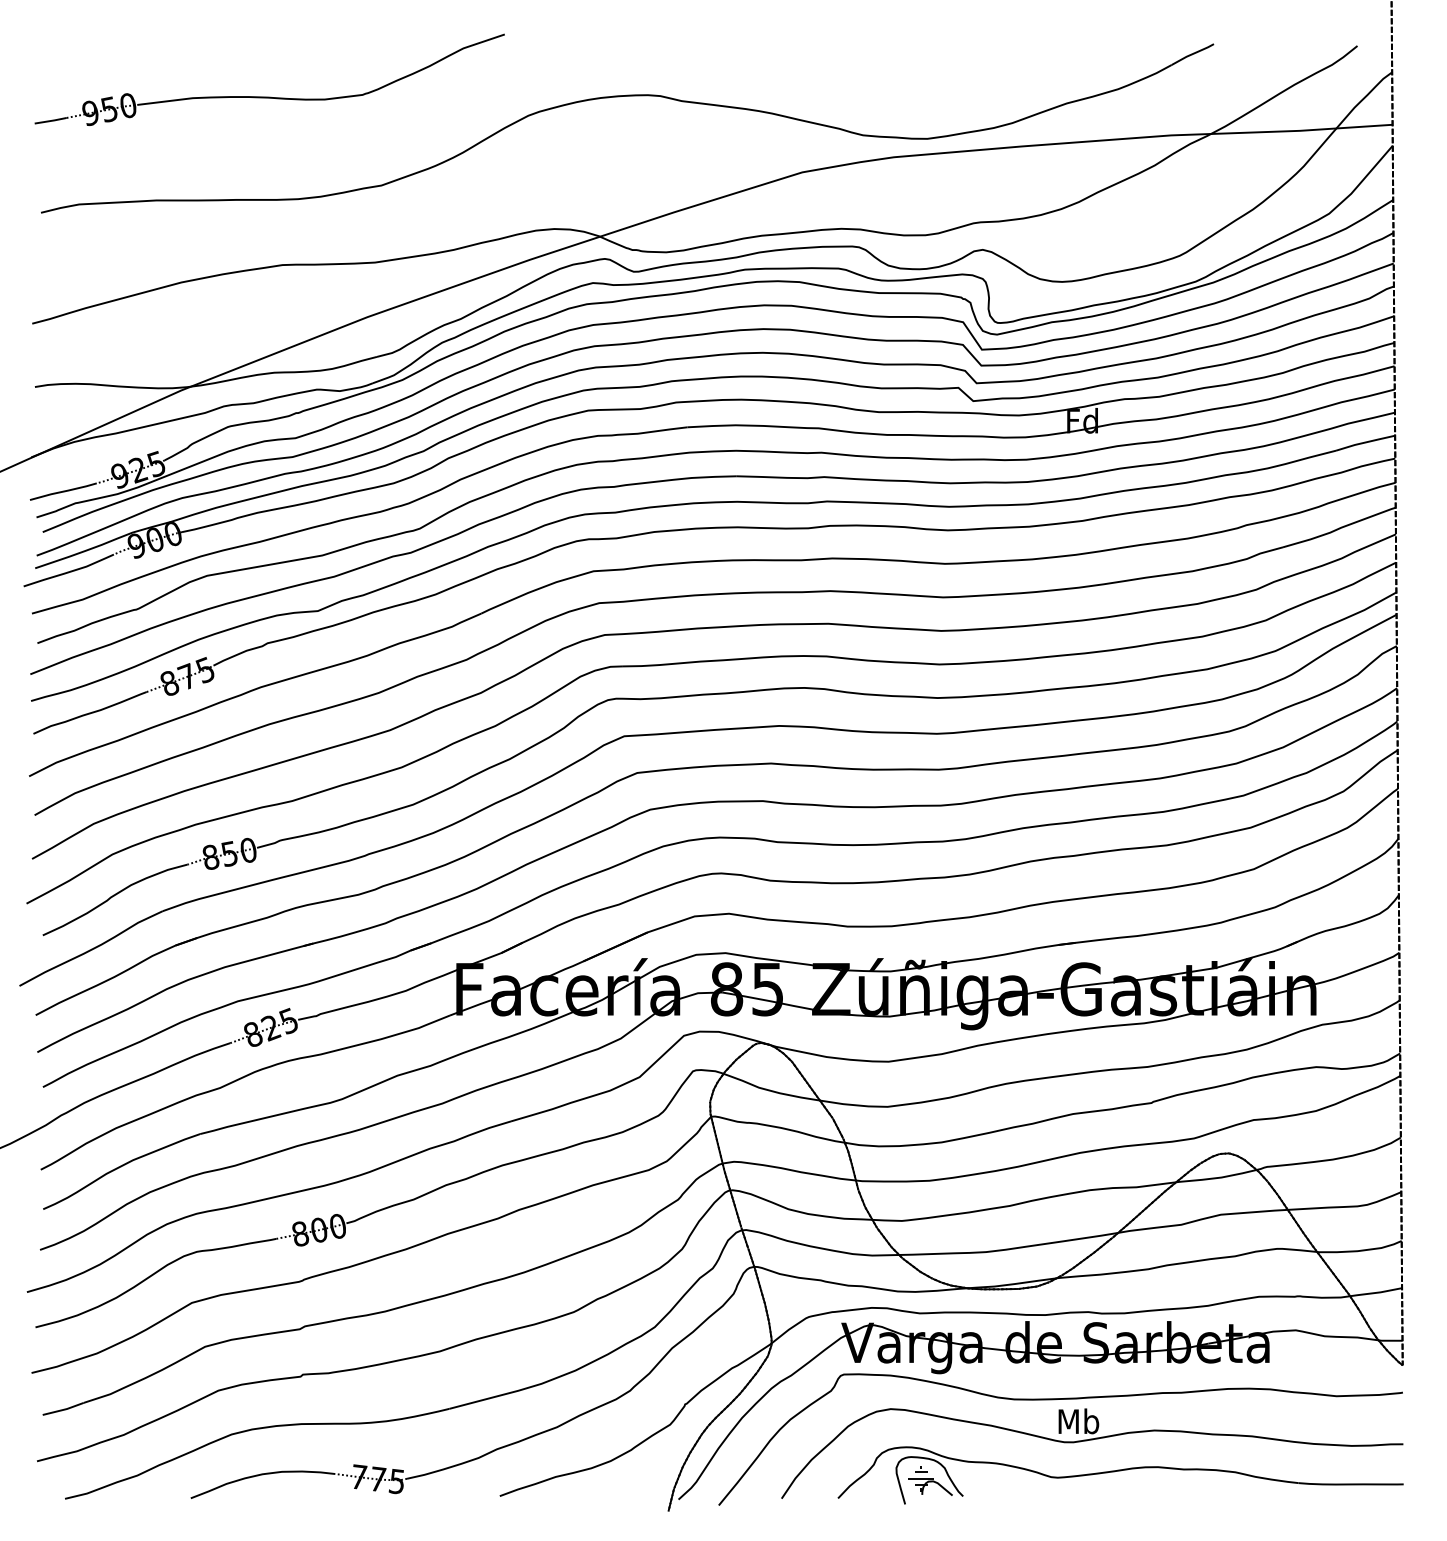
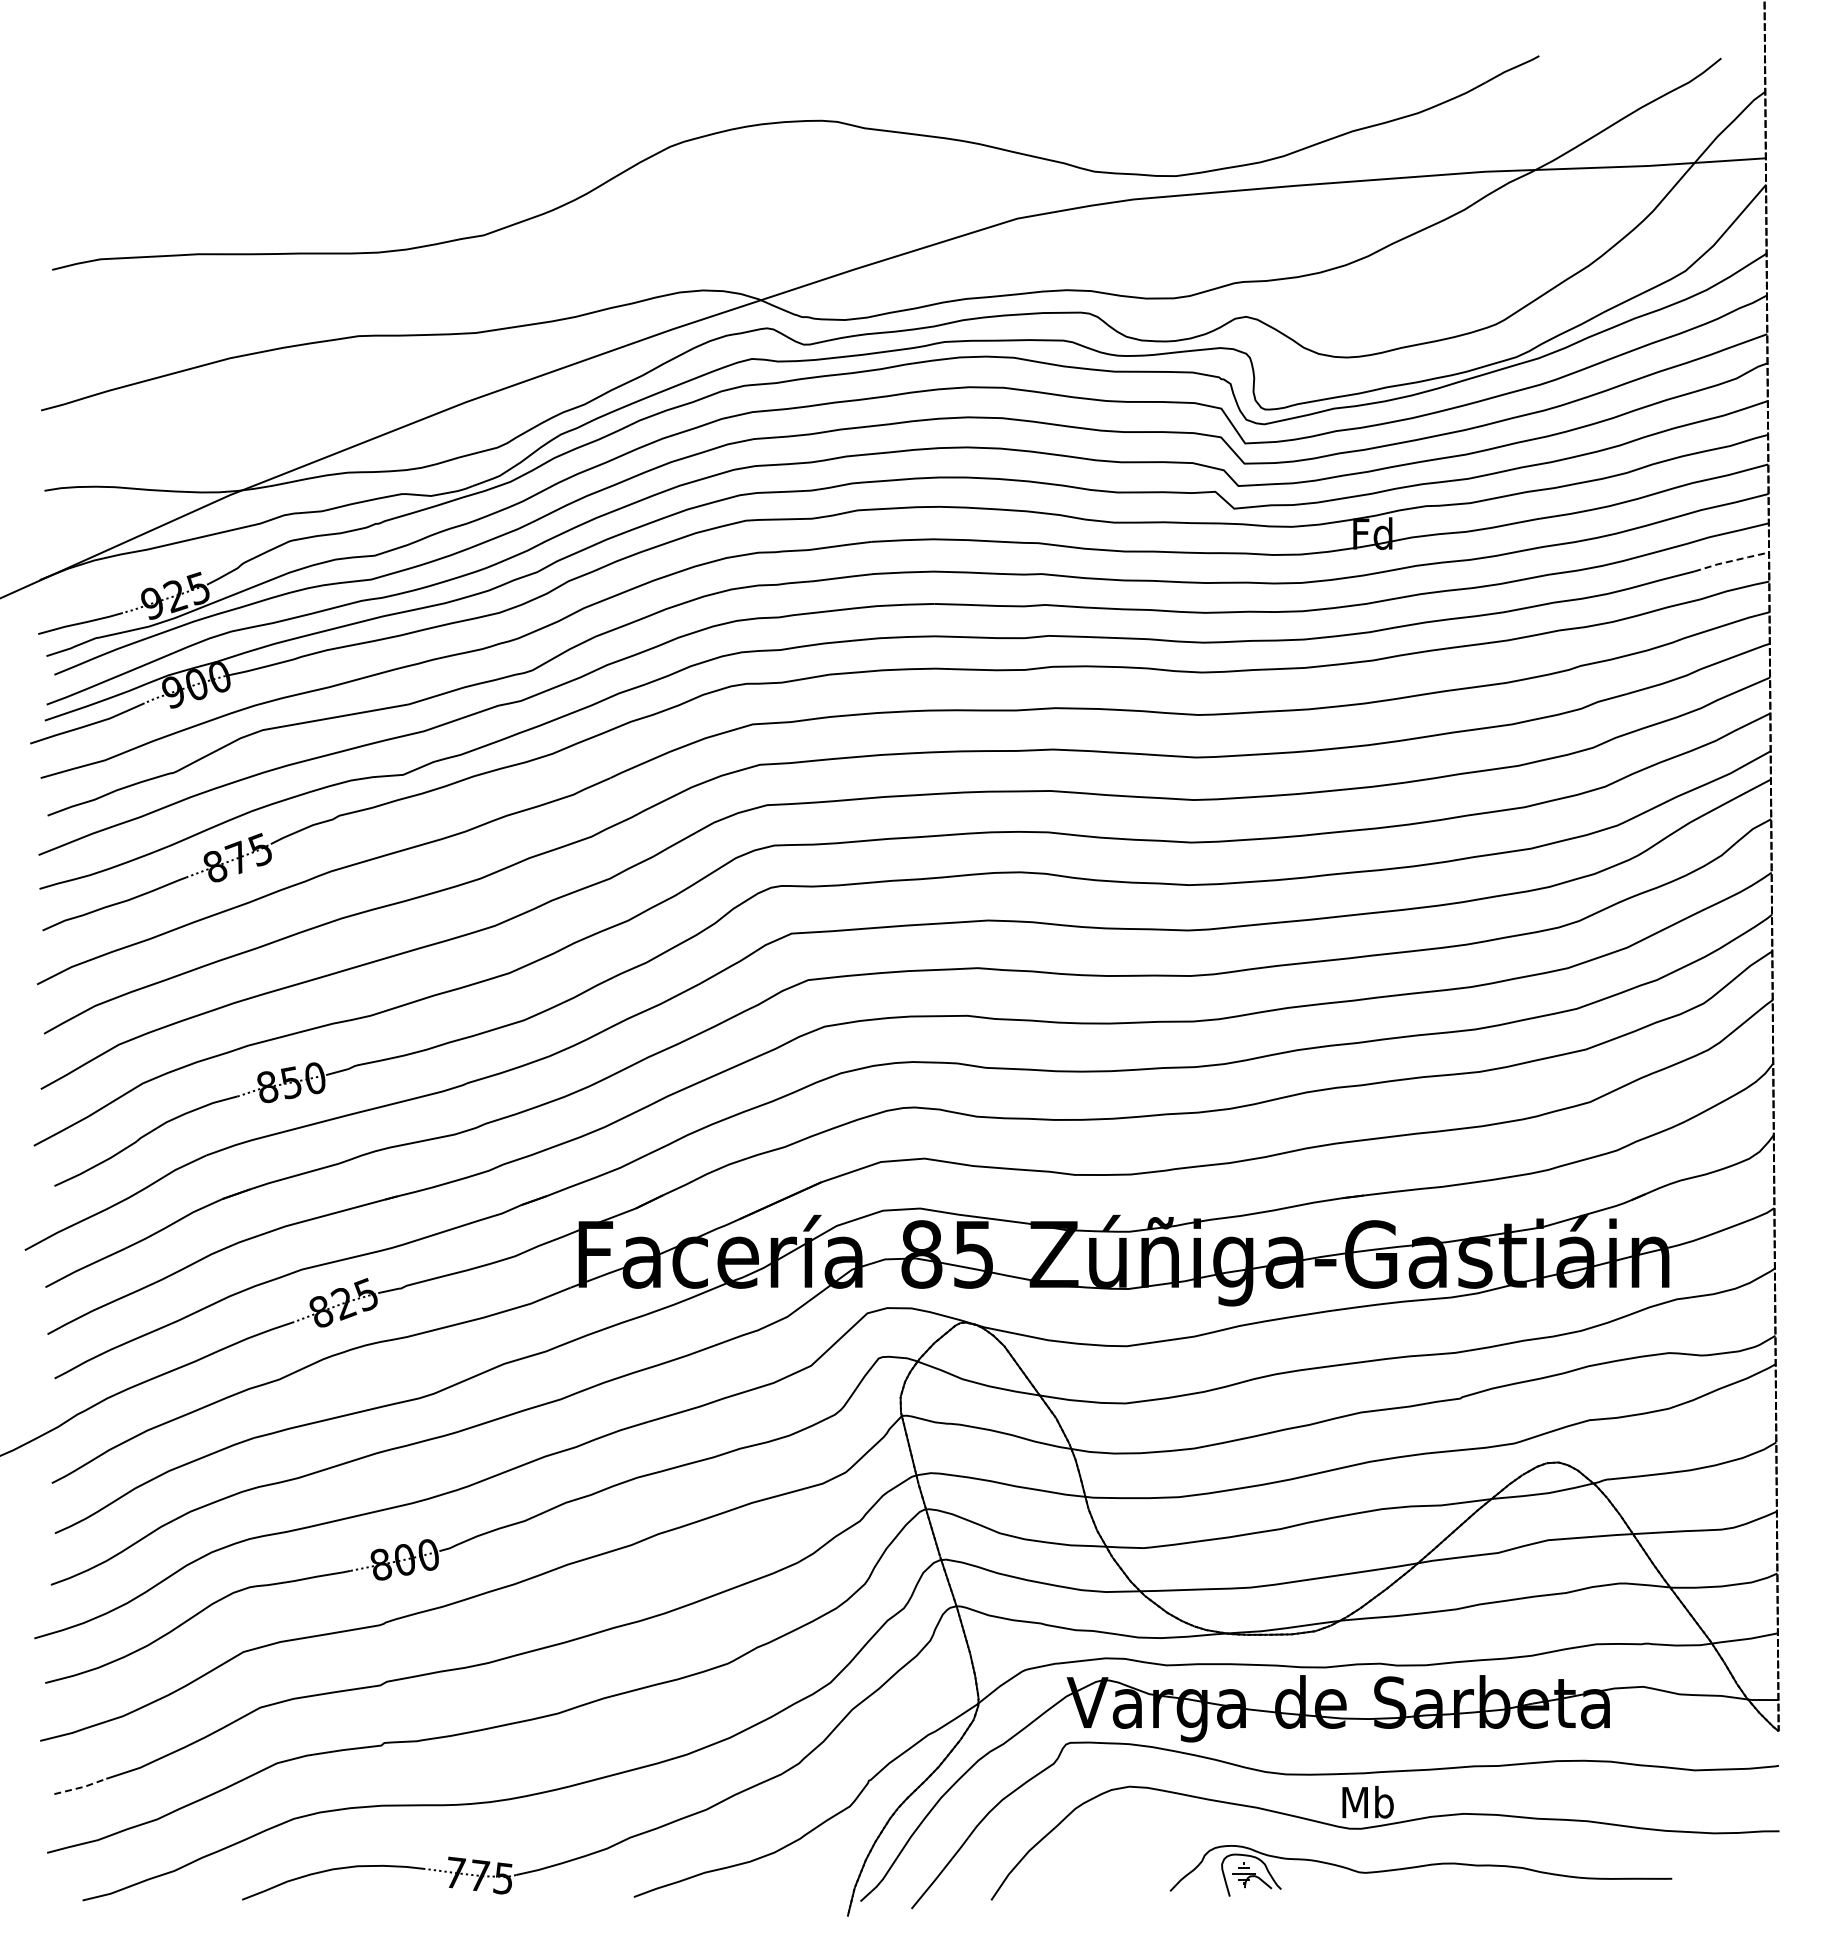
part: (267, 96) -> (339, 122), removed
line: (1366, 442) -> (1732, 560), solid -> dashed
line: (64, 1409) -> (81, 1787), solid -> dashed
part: (1120, 1475) -> (1420, 1870), size x0.7

